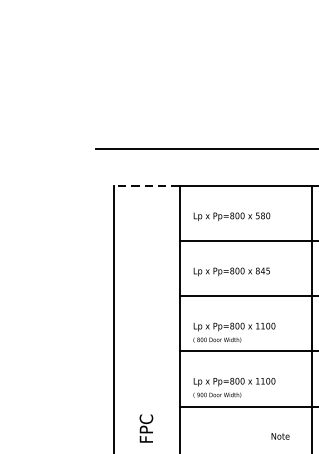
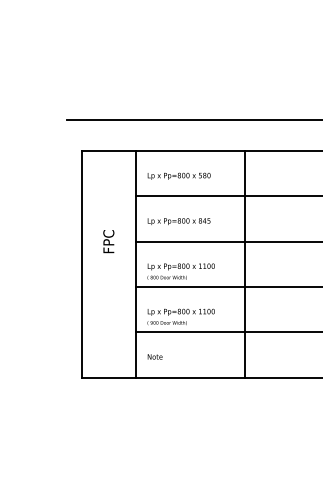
line: (146, 186) -> (108, 151), dashed -> solid
text: (146, 428) -> (108, 241), moved
text: (279, 435) -> (154, 356), moved

